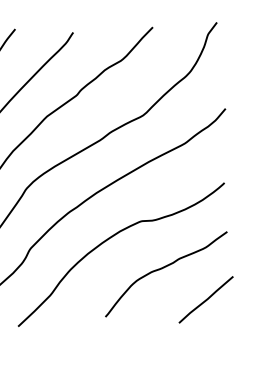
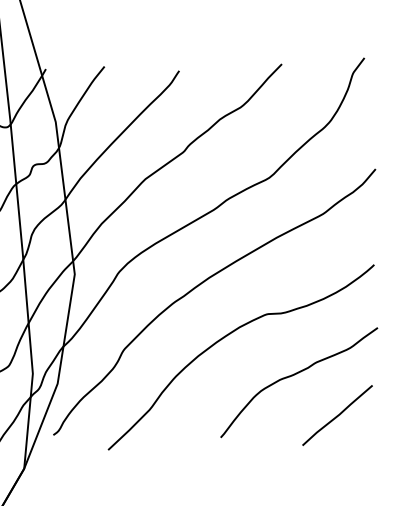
line: (206, 299) -> (337, 415), moved

